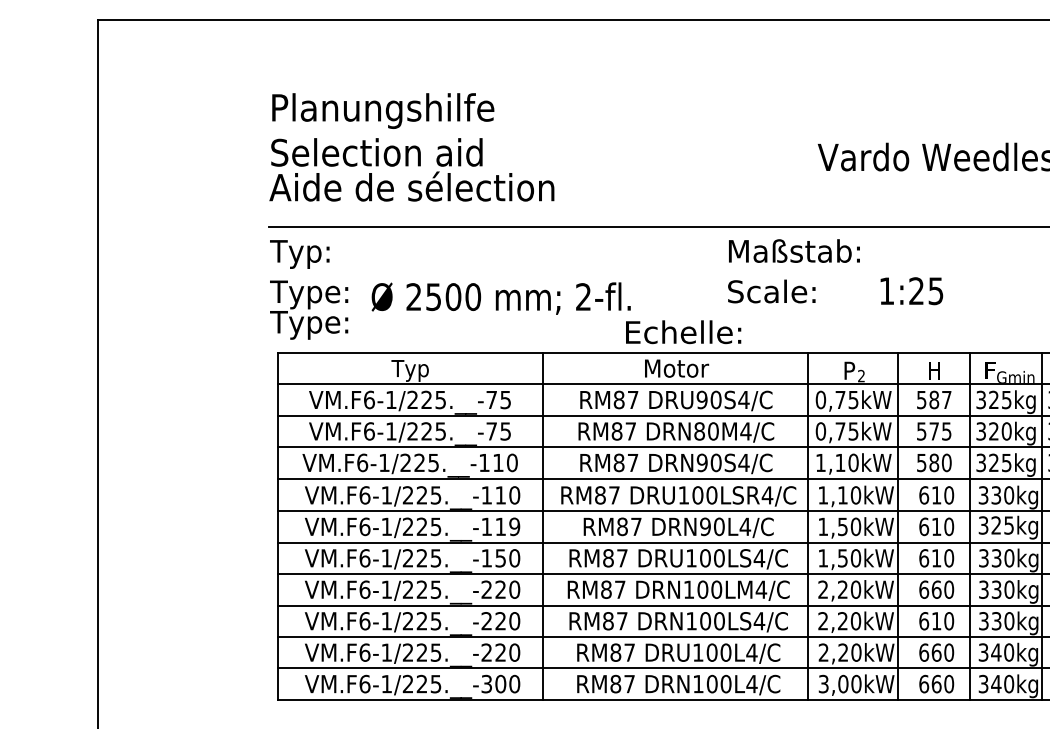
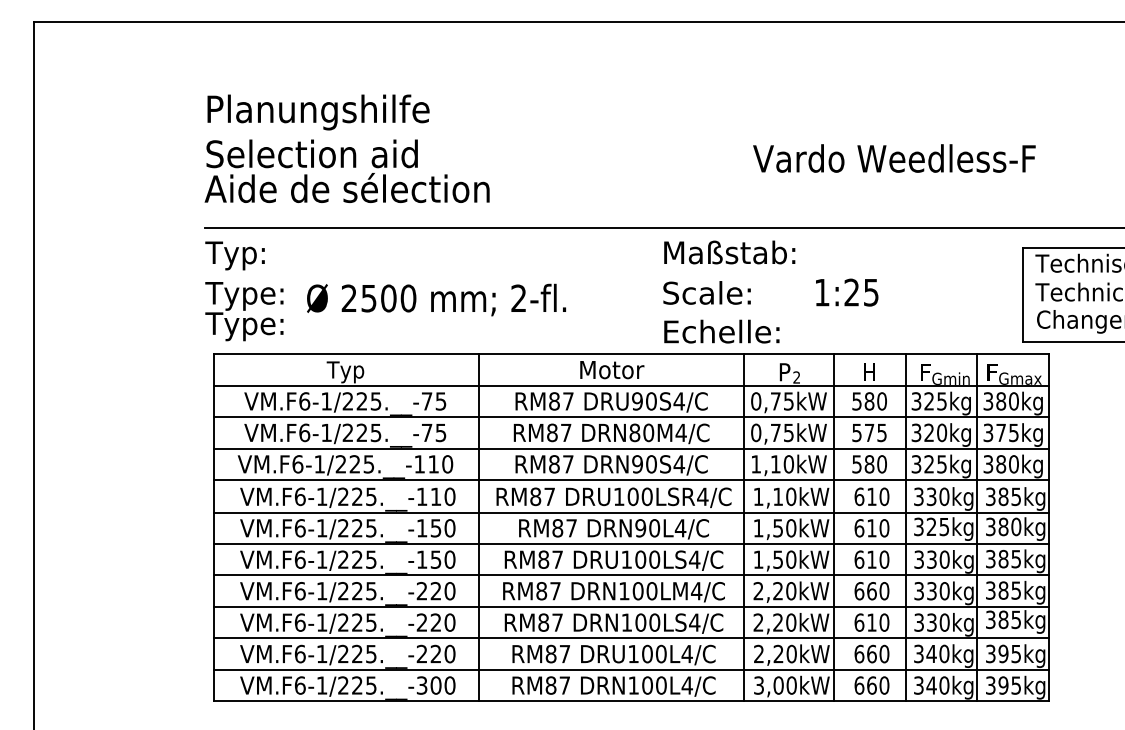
text: (683, 332) -> (721, 331), moved
text: (946, 400) -> (881, 401), 587 -> 580
text: (507, 527) -> (442, 528), VM.F6-1/225.__-119 -> VM.F6-1/225.__-150

